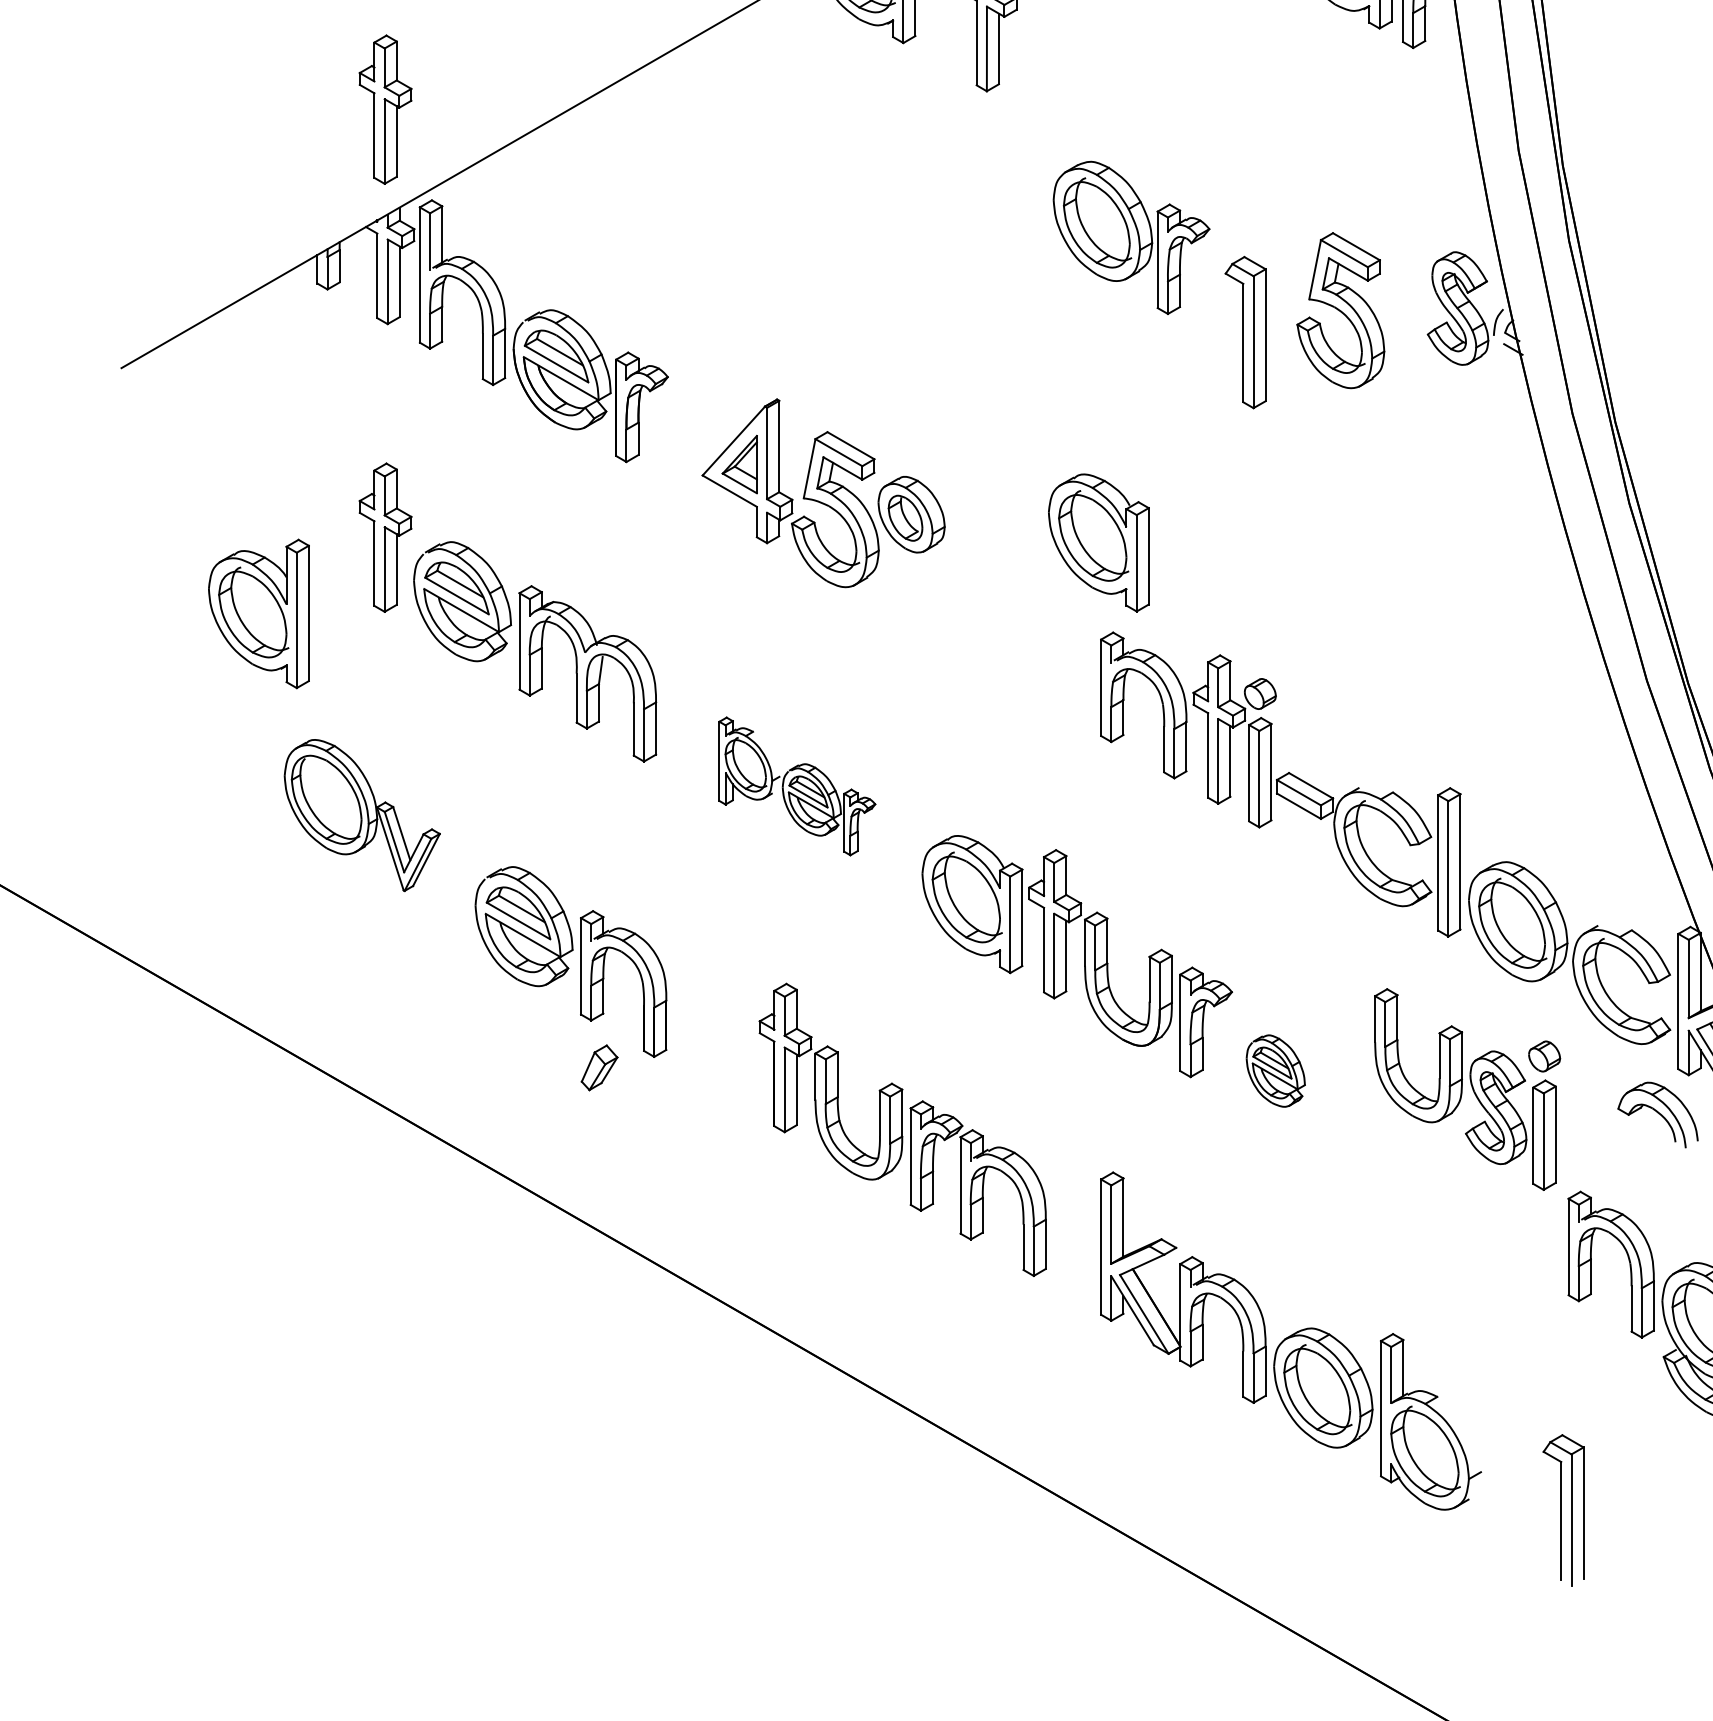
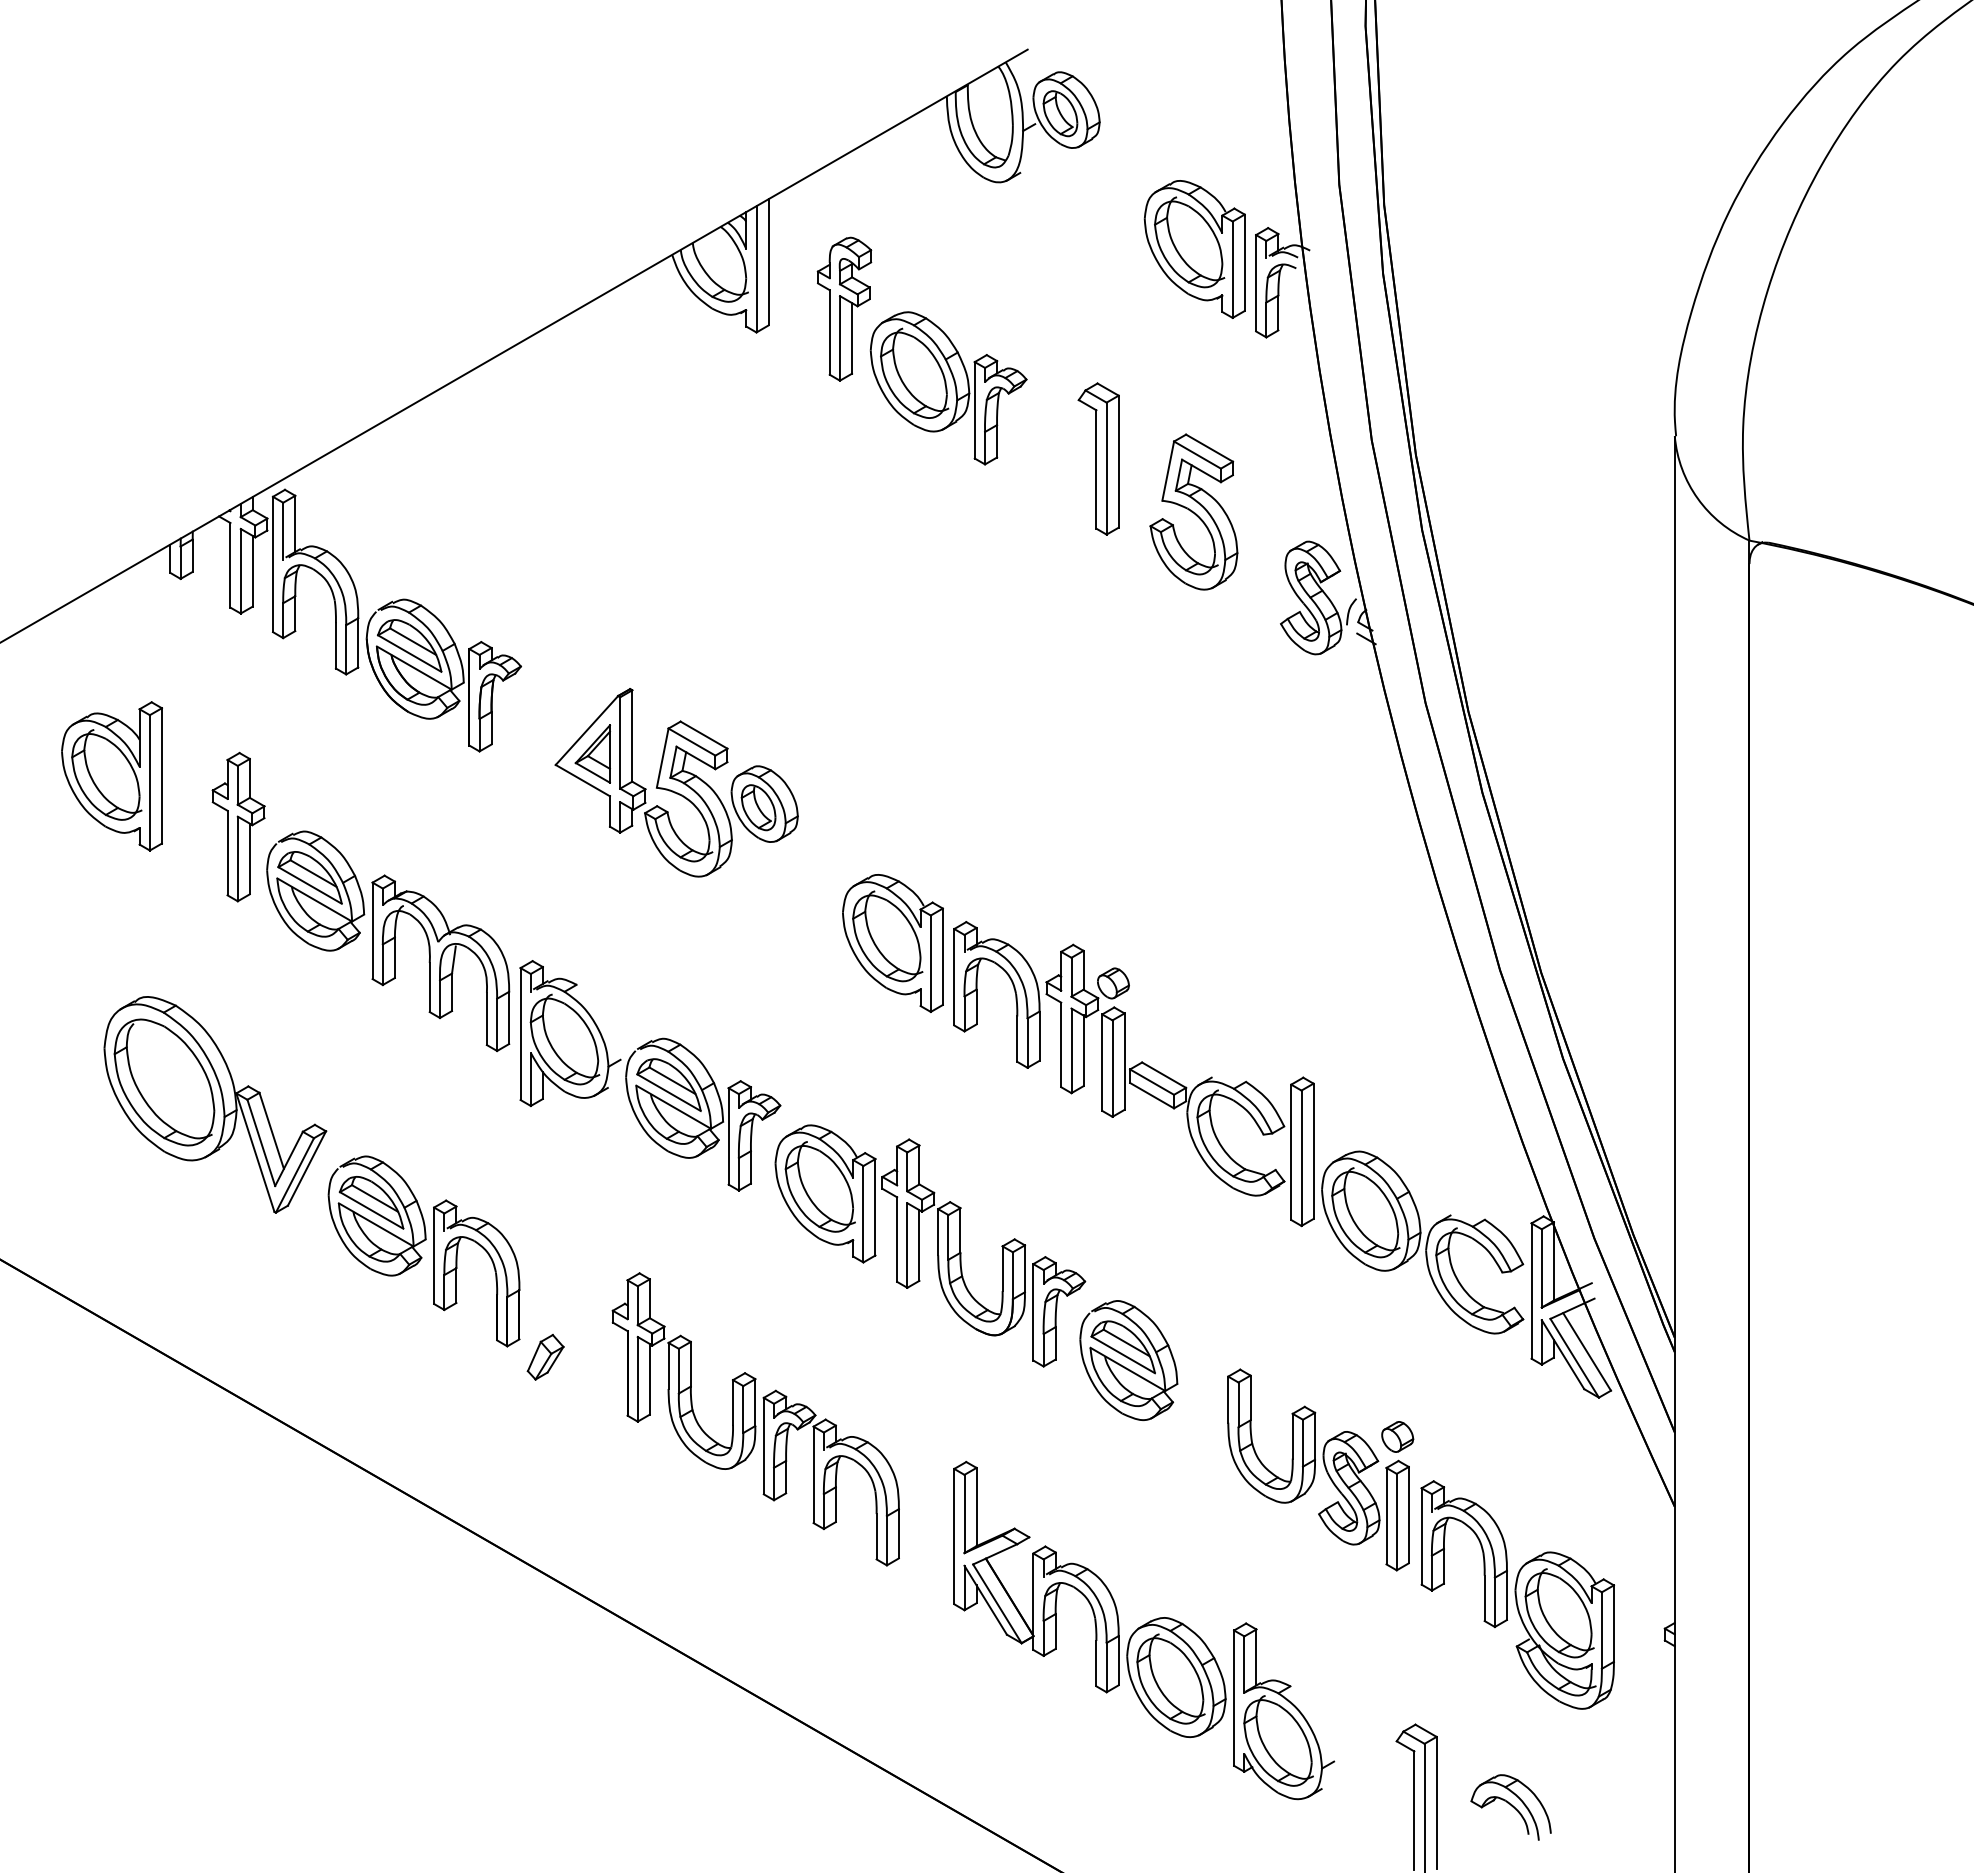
part: (385, 109) -> (238, 398), removed
part: (1131, 238) -> (948, 388), moved
part: (1340, 310) -> (1193, 511), moved
part: (1245, 332) -> (1098, 458), moved
part: (1098, 543) -> (892, 943), moved
part: (258, 614) -> (111, 776), moved
part: (797, 786) -> (650, 1075), size x1.67
part: (362, 815) -> (215, 1104), size x1.43
part: (599, 1068) -> (545, 1357), moved
part: (1275, 1071) -> (1128, 1360), size x1.67
part: (1467, 1089) -> (1320, 1469), moved
part: (1657, 1115) -> (1510, 1807), moved

